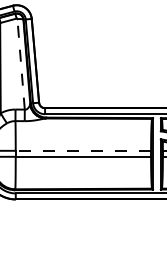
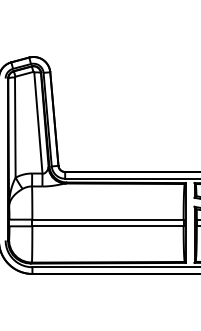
line: (21, 64) -> (38, 123), dashed -> solid
line: (82, 150) -> (107, 219), dashed -> solid

